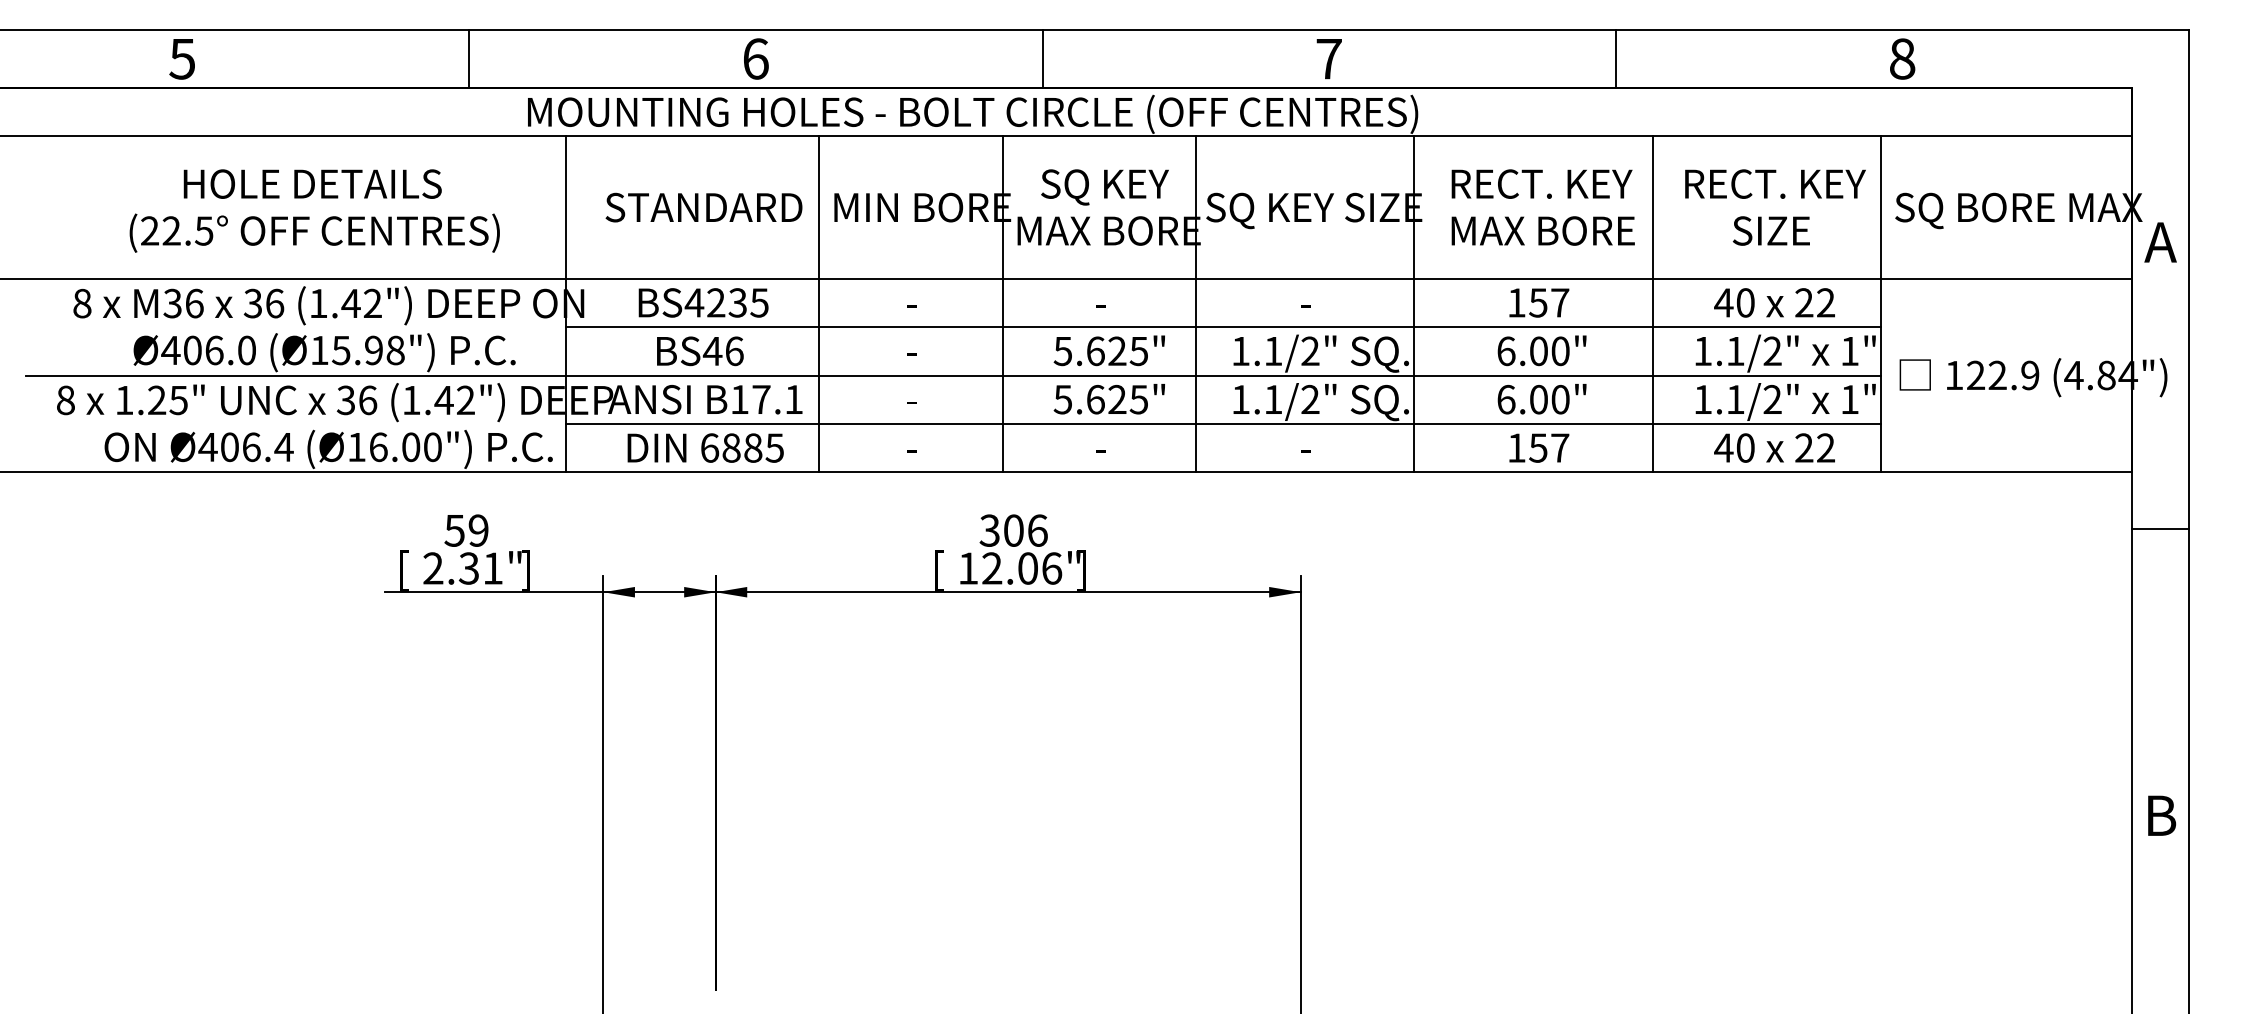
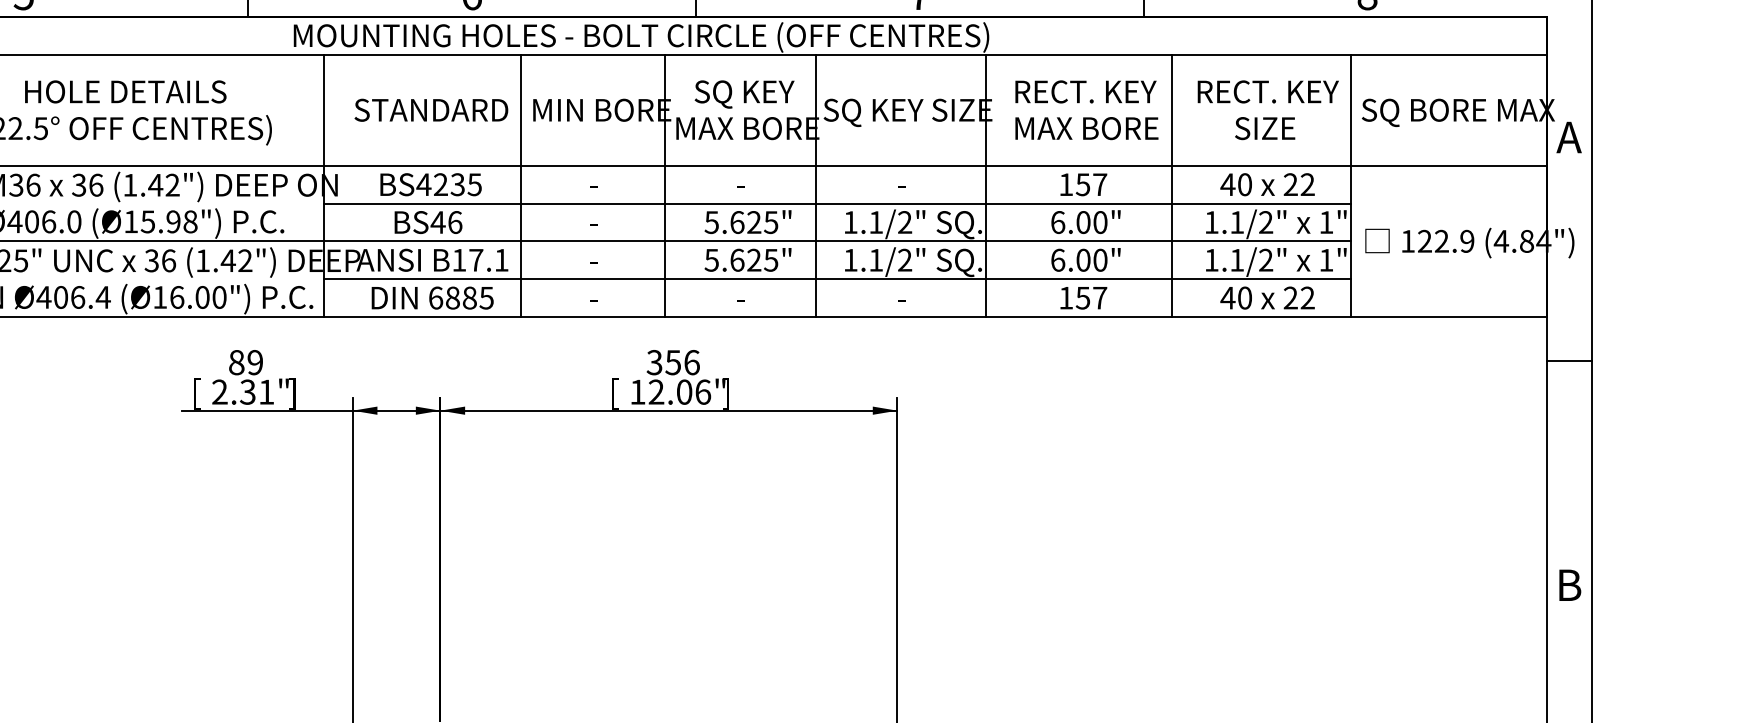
text: (454, 530) -> (236, 362), 59 -> 89
text: (1013, 530) -> (673, 362), 306 -> 356

